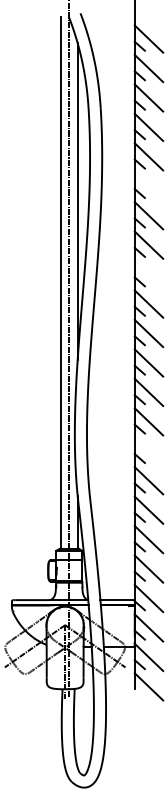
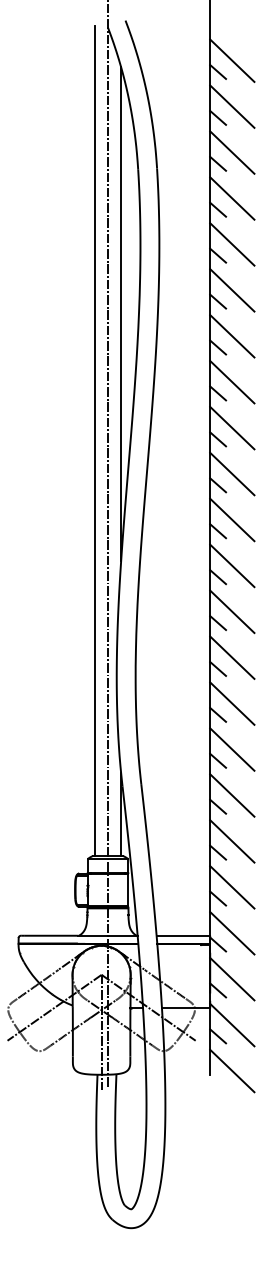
line: (148, 185) -> (231, 289), added
line: (148, 274) -> (231, 427), added
line: (148, 450) -> (231, 702), added

